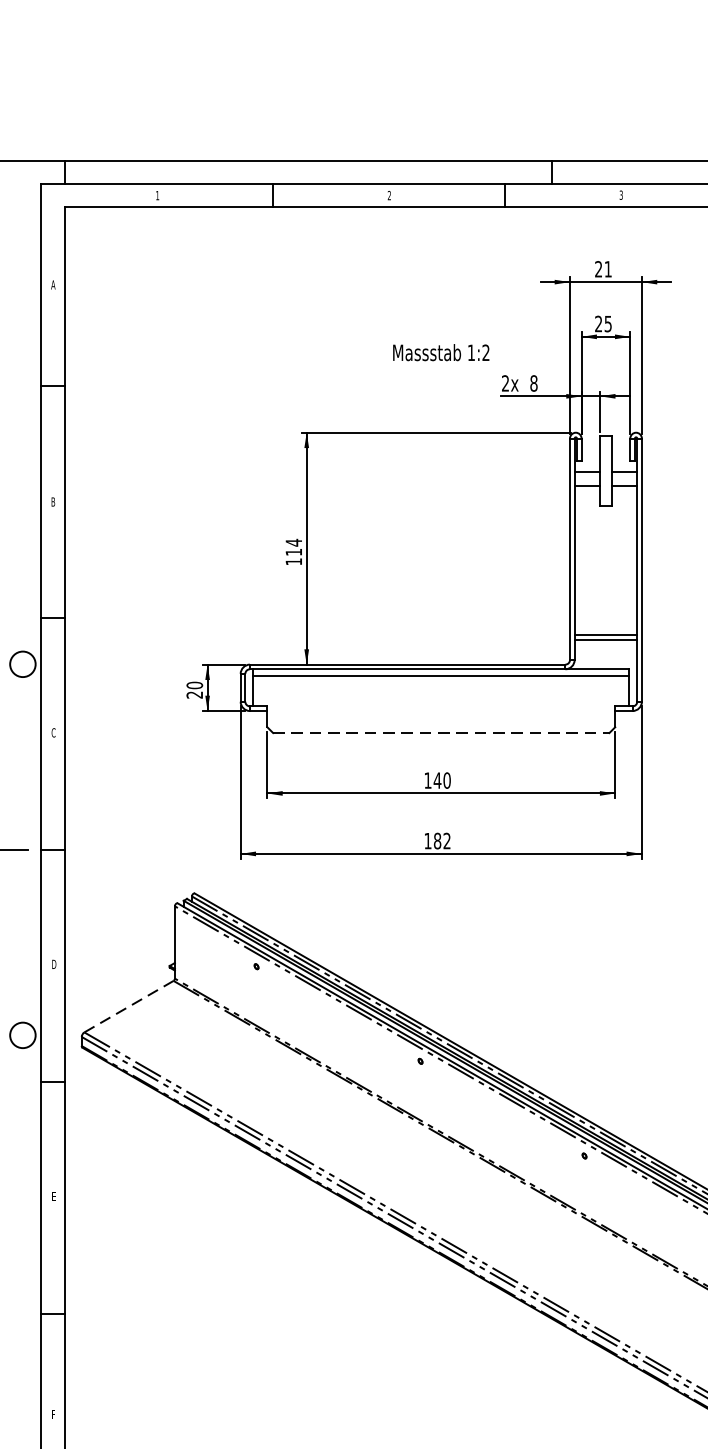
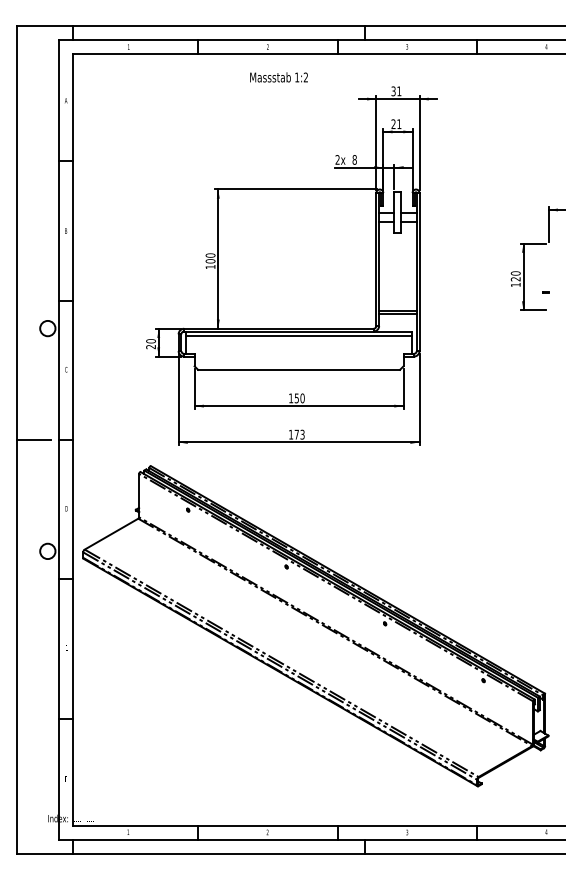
text: (598, 269) -> (393, 91), 21 -> 31
text: (608, 324) -> (399, 124), 25 -> 21
text: (440, 352) -> (278, 77), moved
text: (293, 547) -> (210, 258), 114 -> 100
line: (441, 732) -> (299, 369), dashed -> solid
text: (436, 780) -> (296, 398), 140 -> 150
text: (441, 840) -> (299, 434), 182 -> 173
line: (128, 1007) -> (111, 534), dashed -> solid

